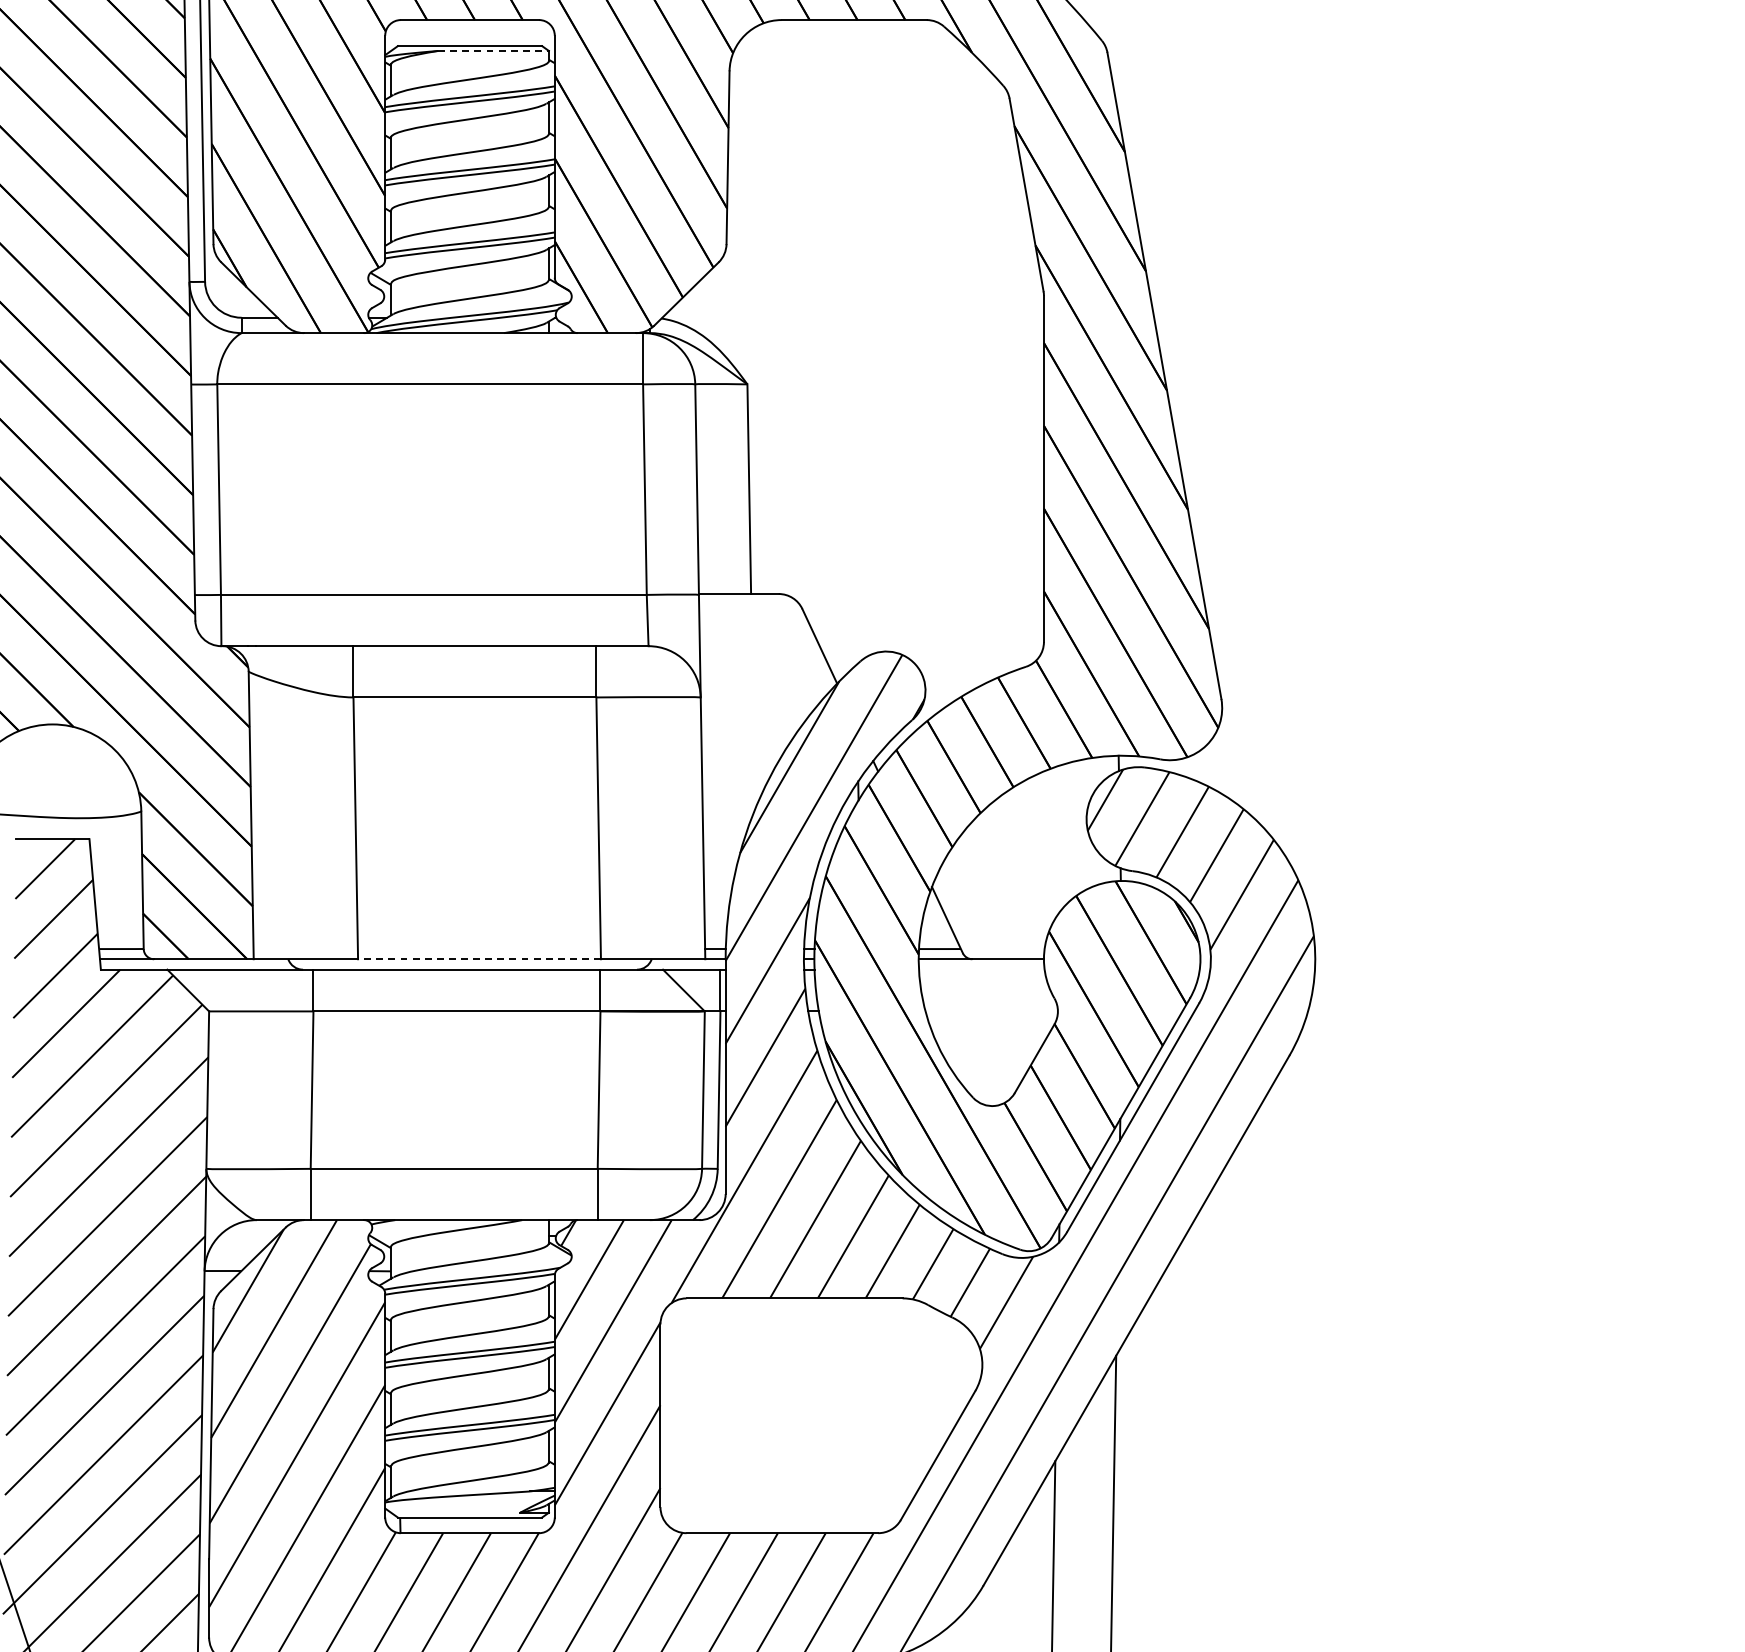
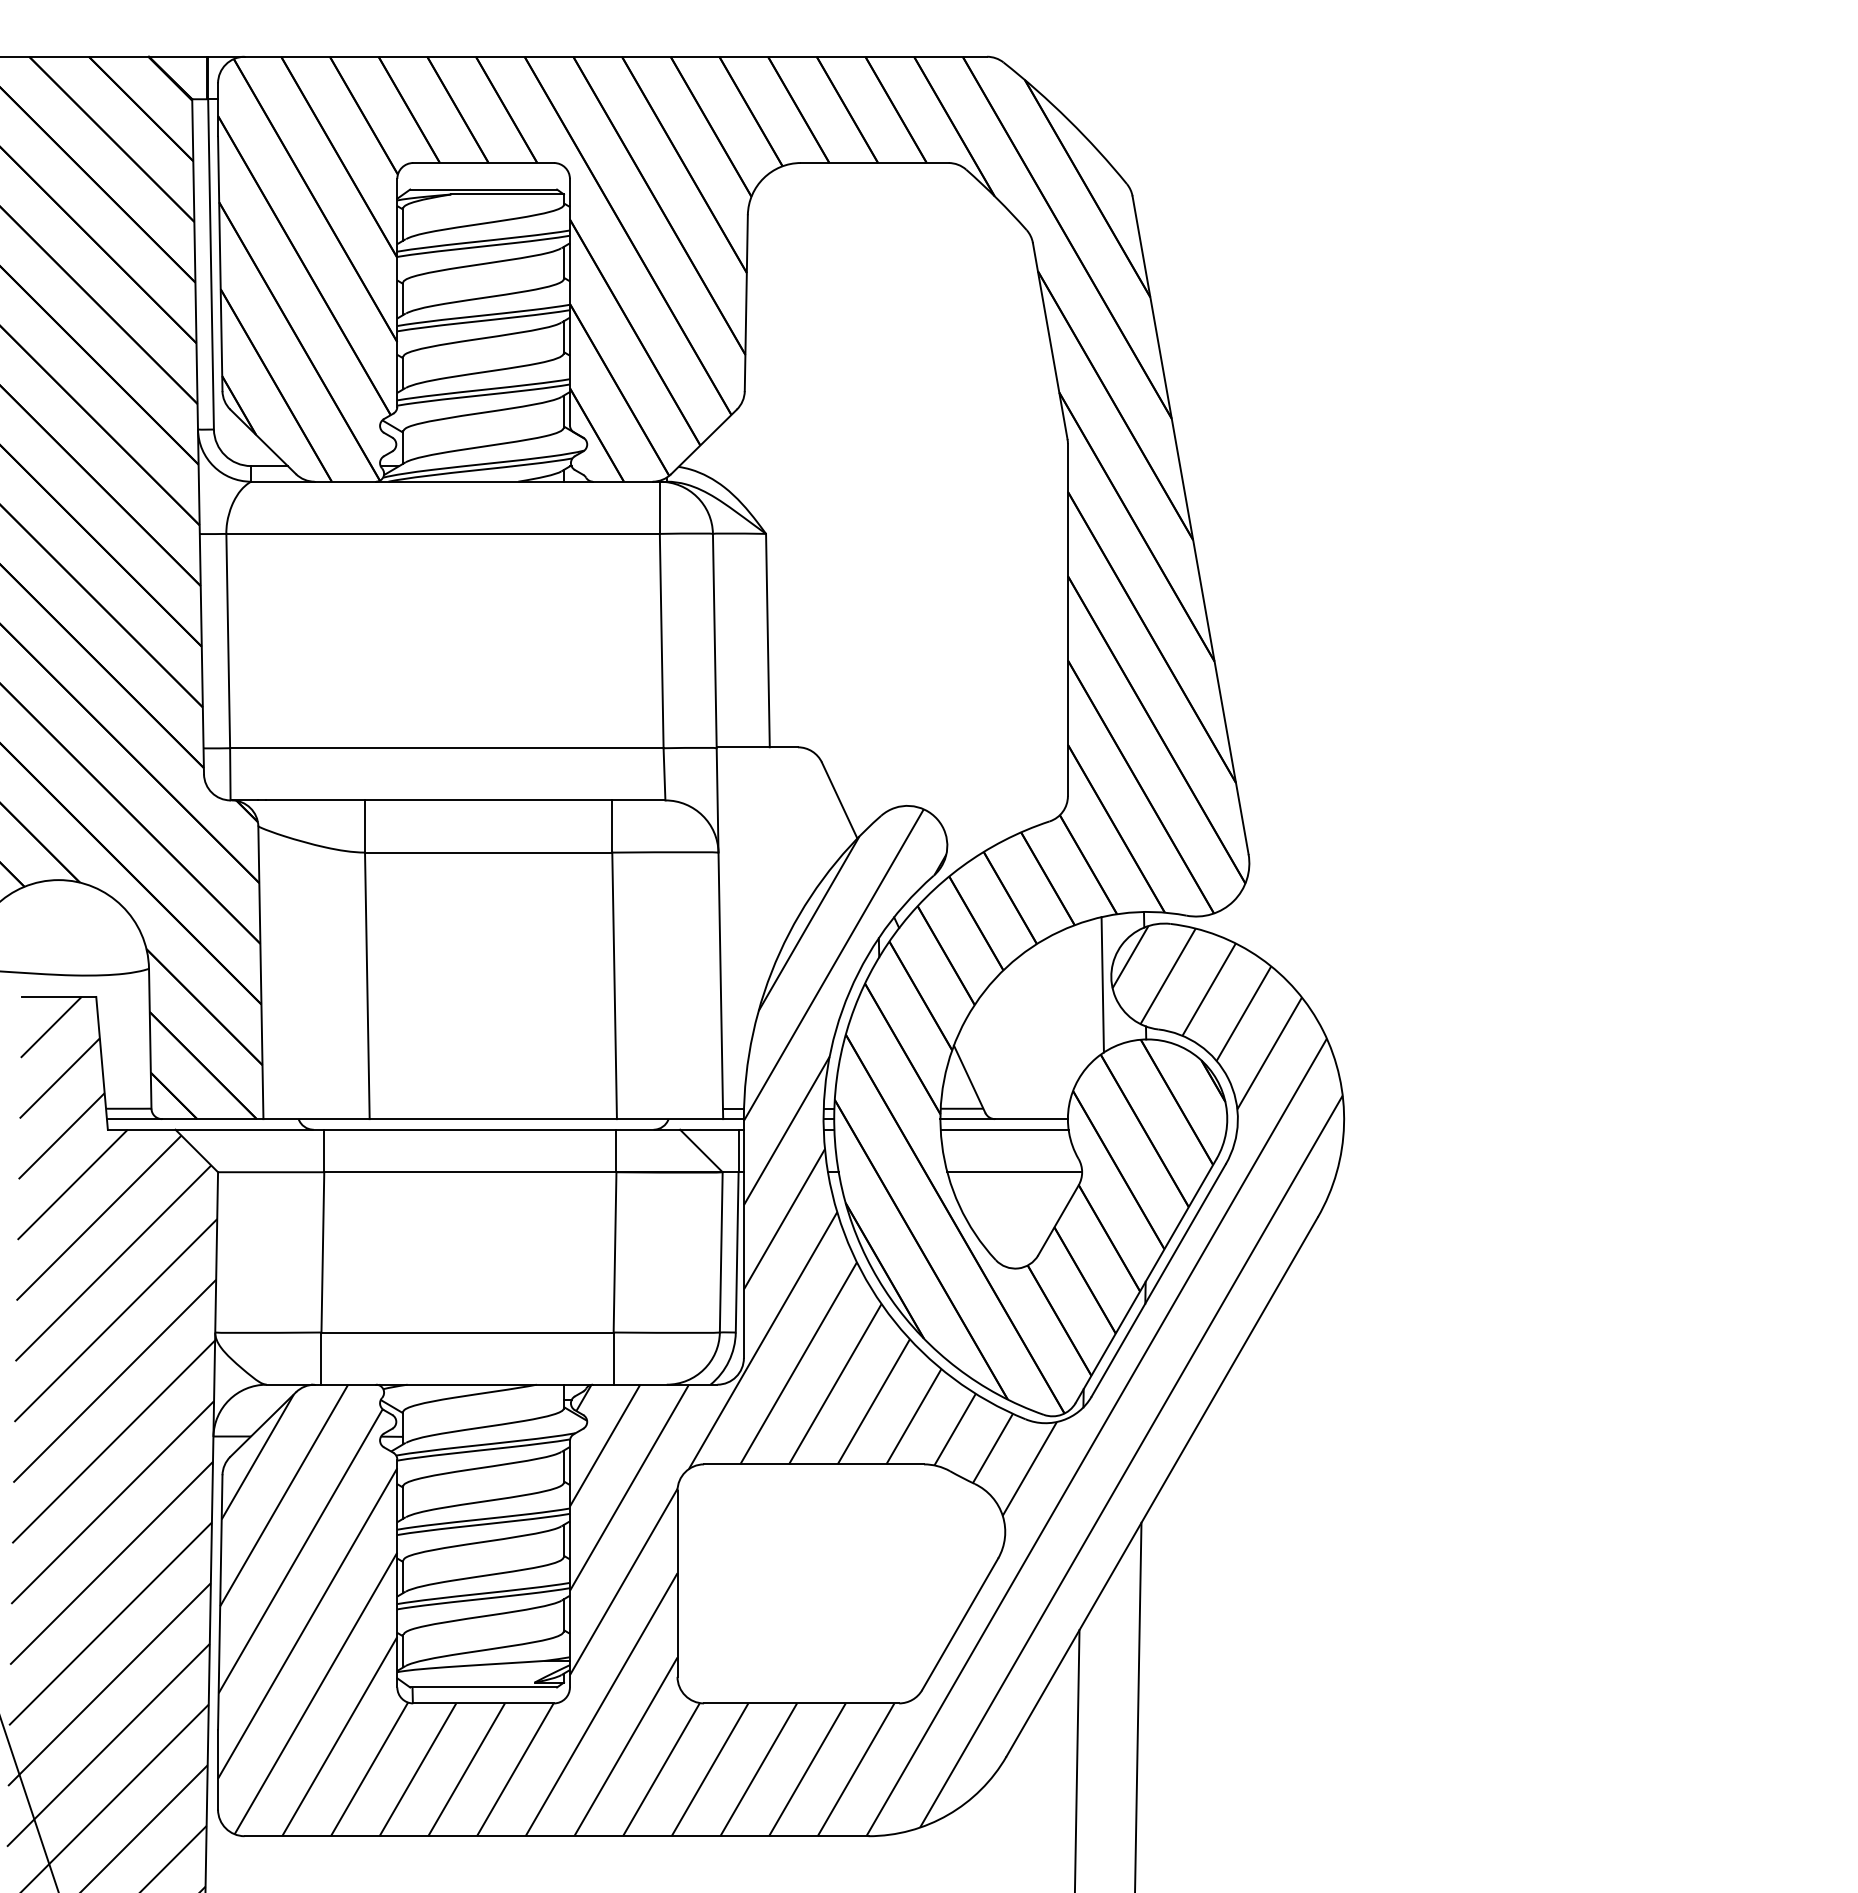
line: (494, 50) -> (508, 194), dashed -> solid
line: (1077, 827) -> (1102, 984), added
line: (479, 959) -> (493, 1119), dashed -> solid
line: (981, 969) -> (1004, 1129), added
line: (991, 1011) -> (1014, 1172), added

